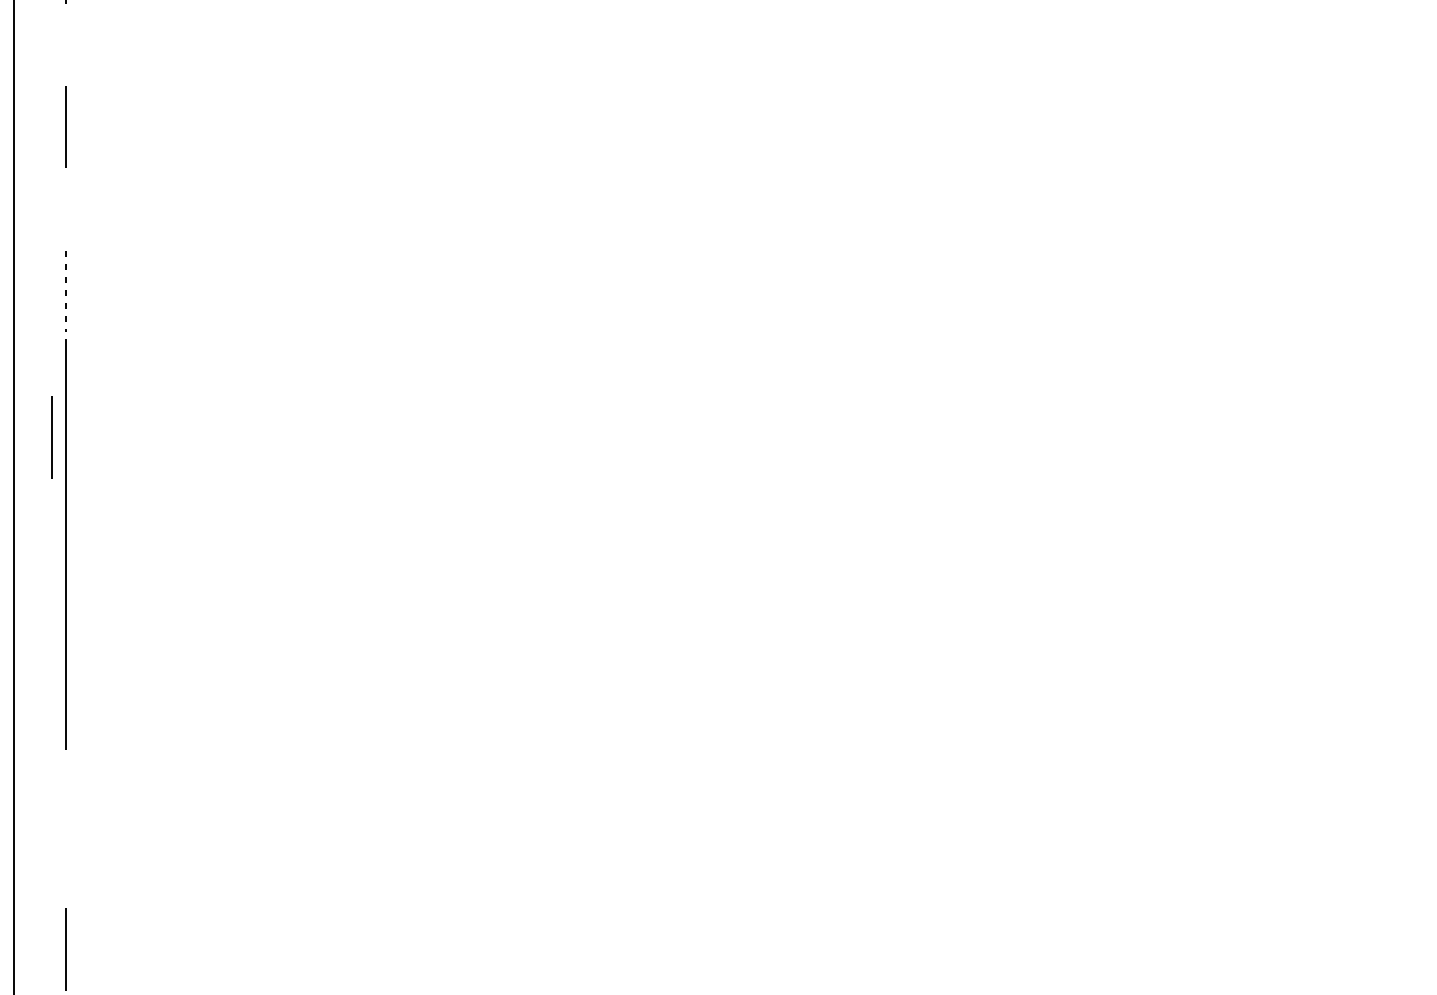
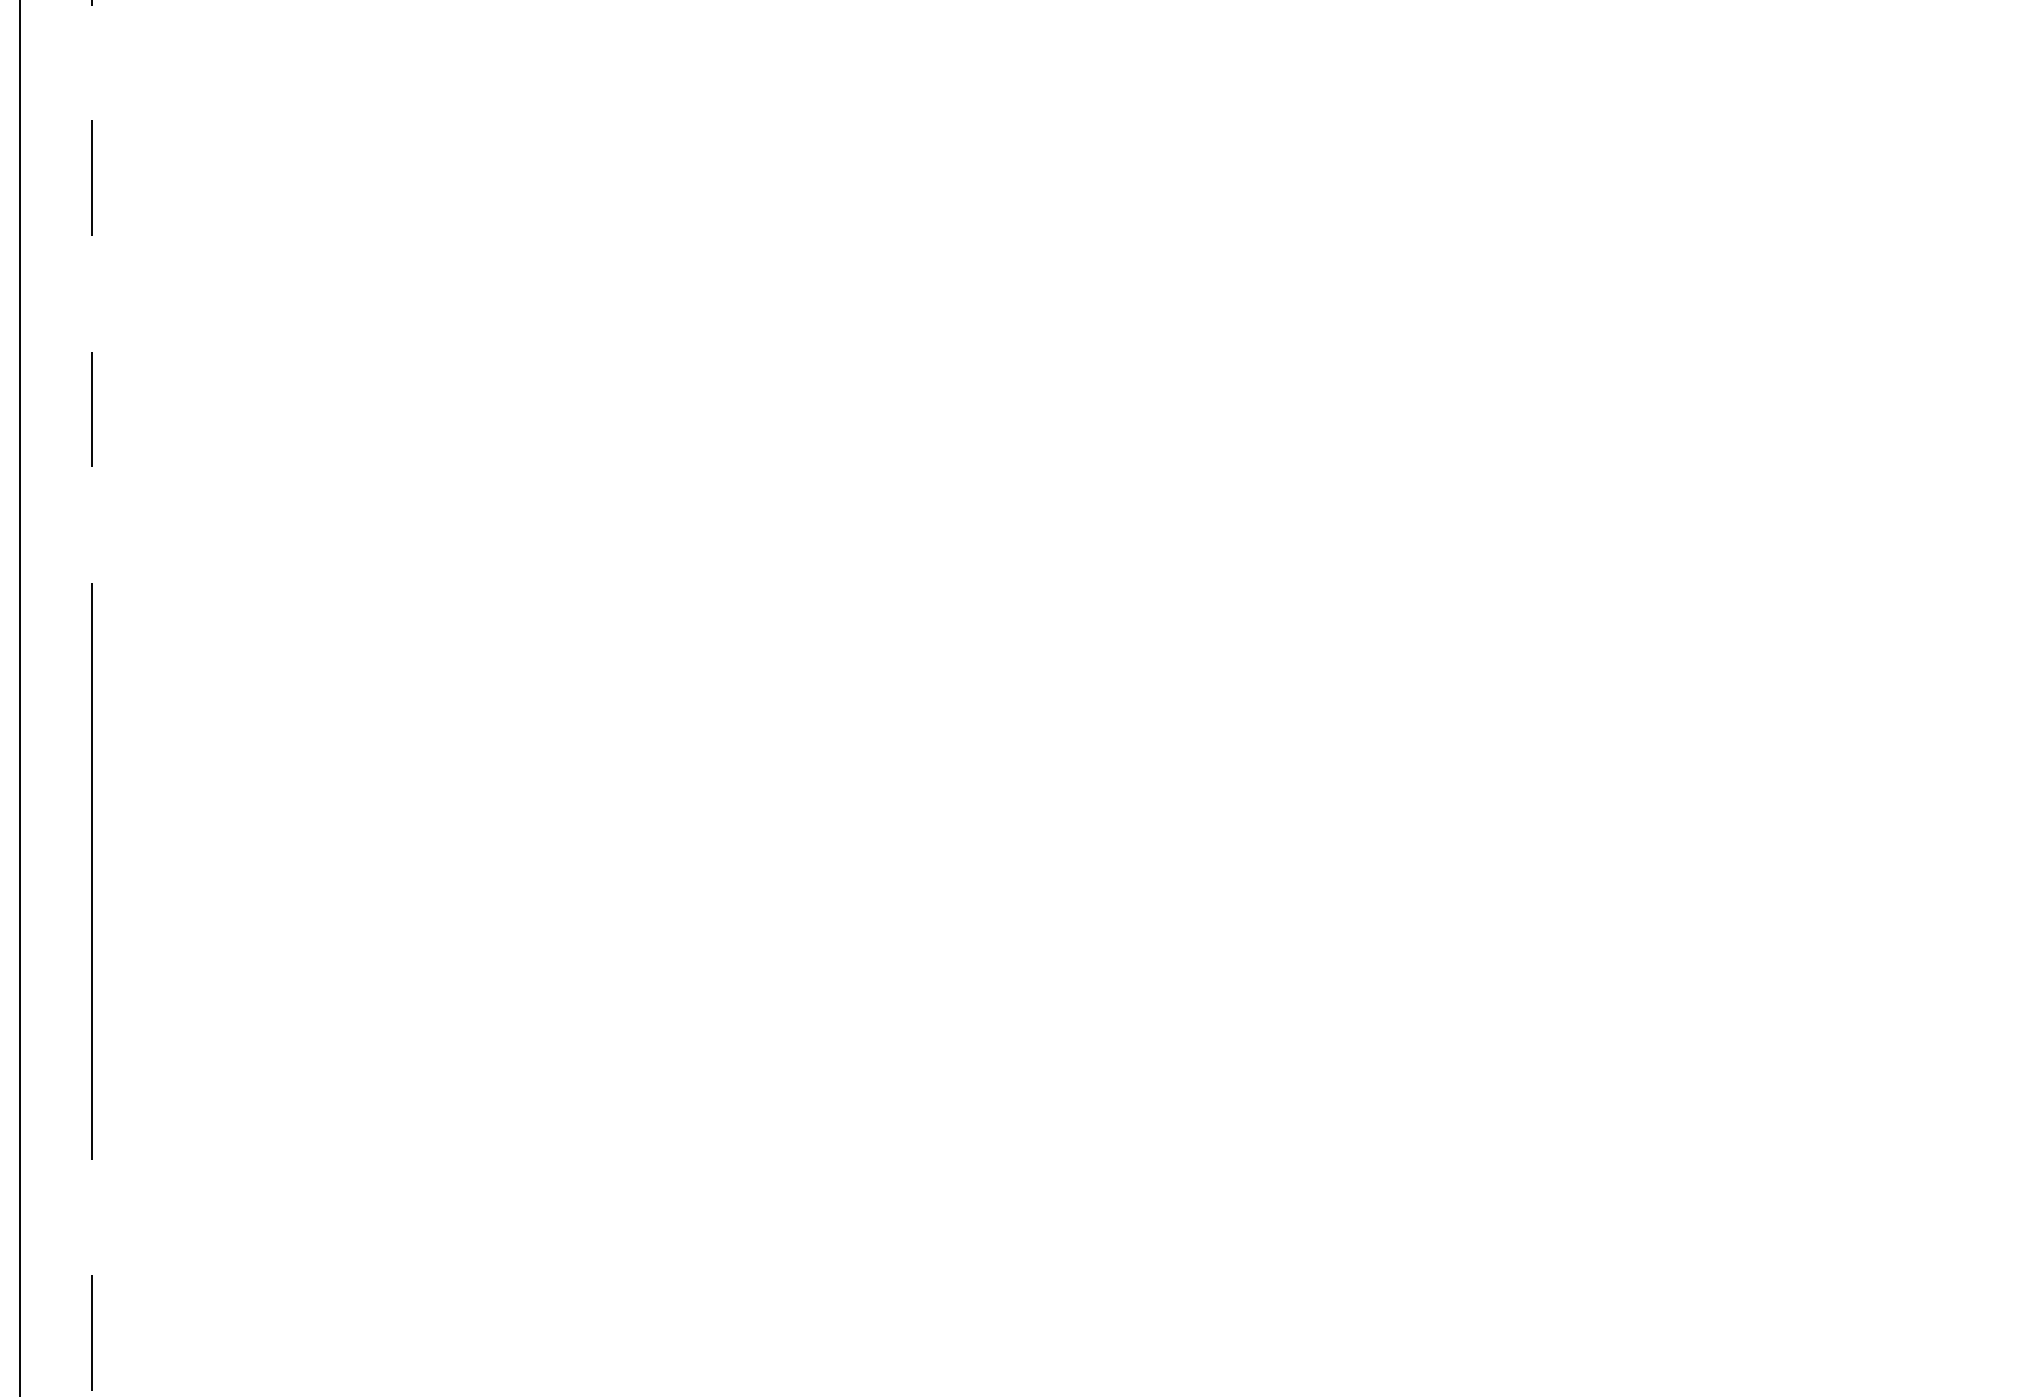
line: (65, 291) -> (92, 409), dashed -> solid
line: (51, 436) -> (72, 613), removed
line: (65, 544) -> (91, 871), moved

